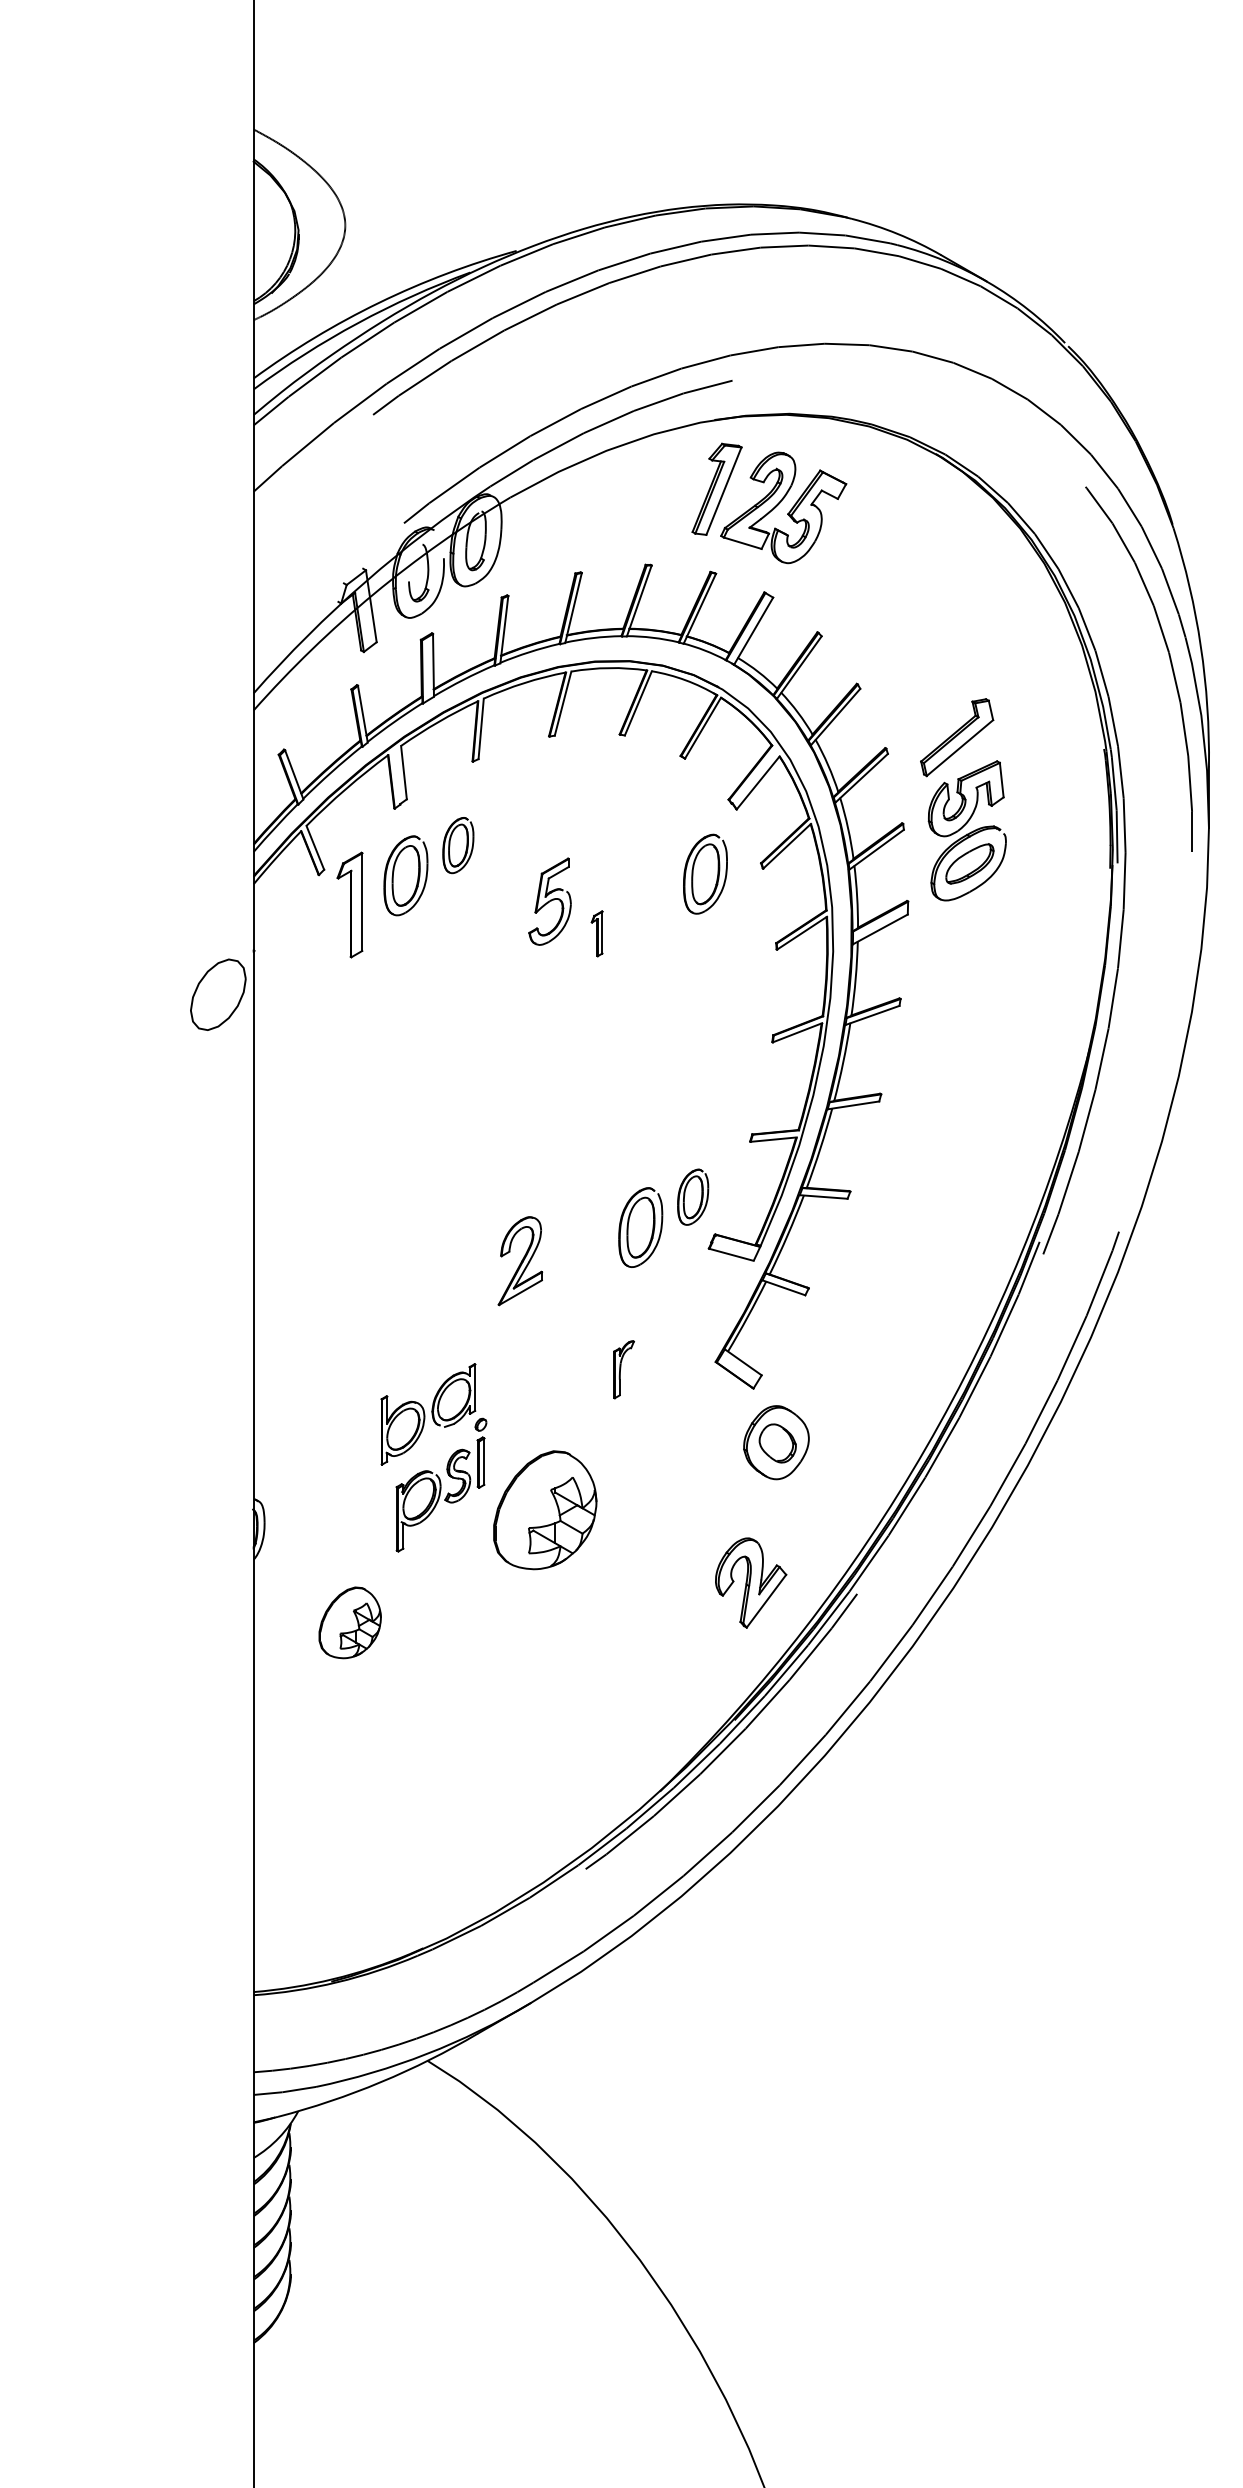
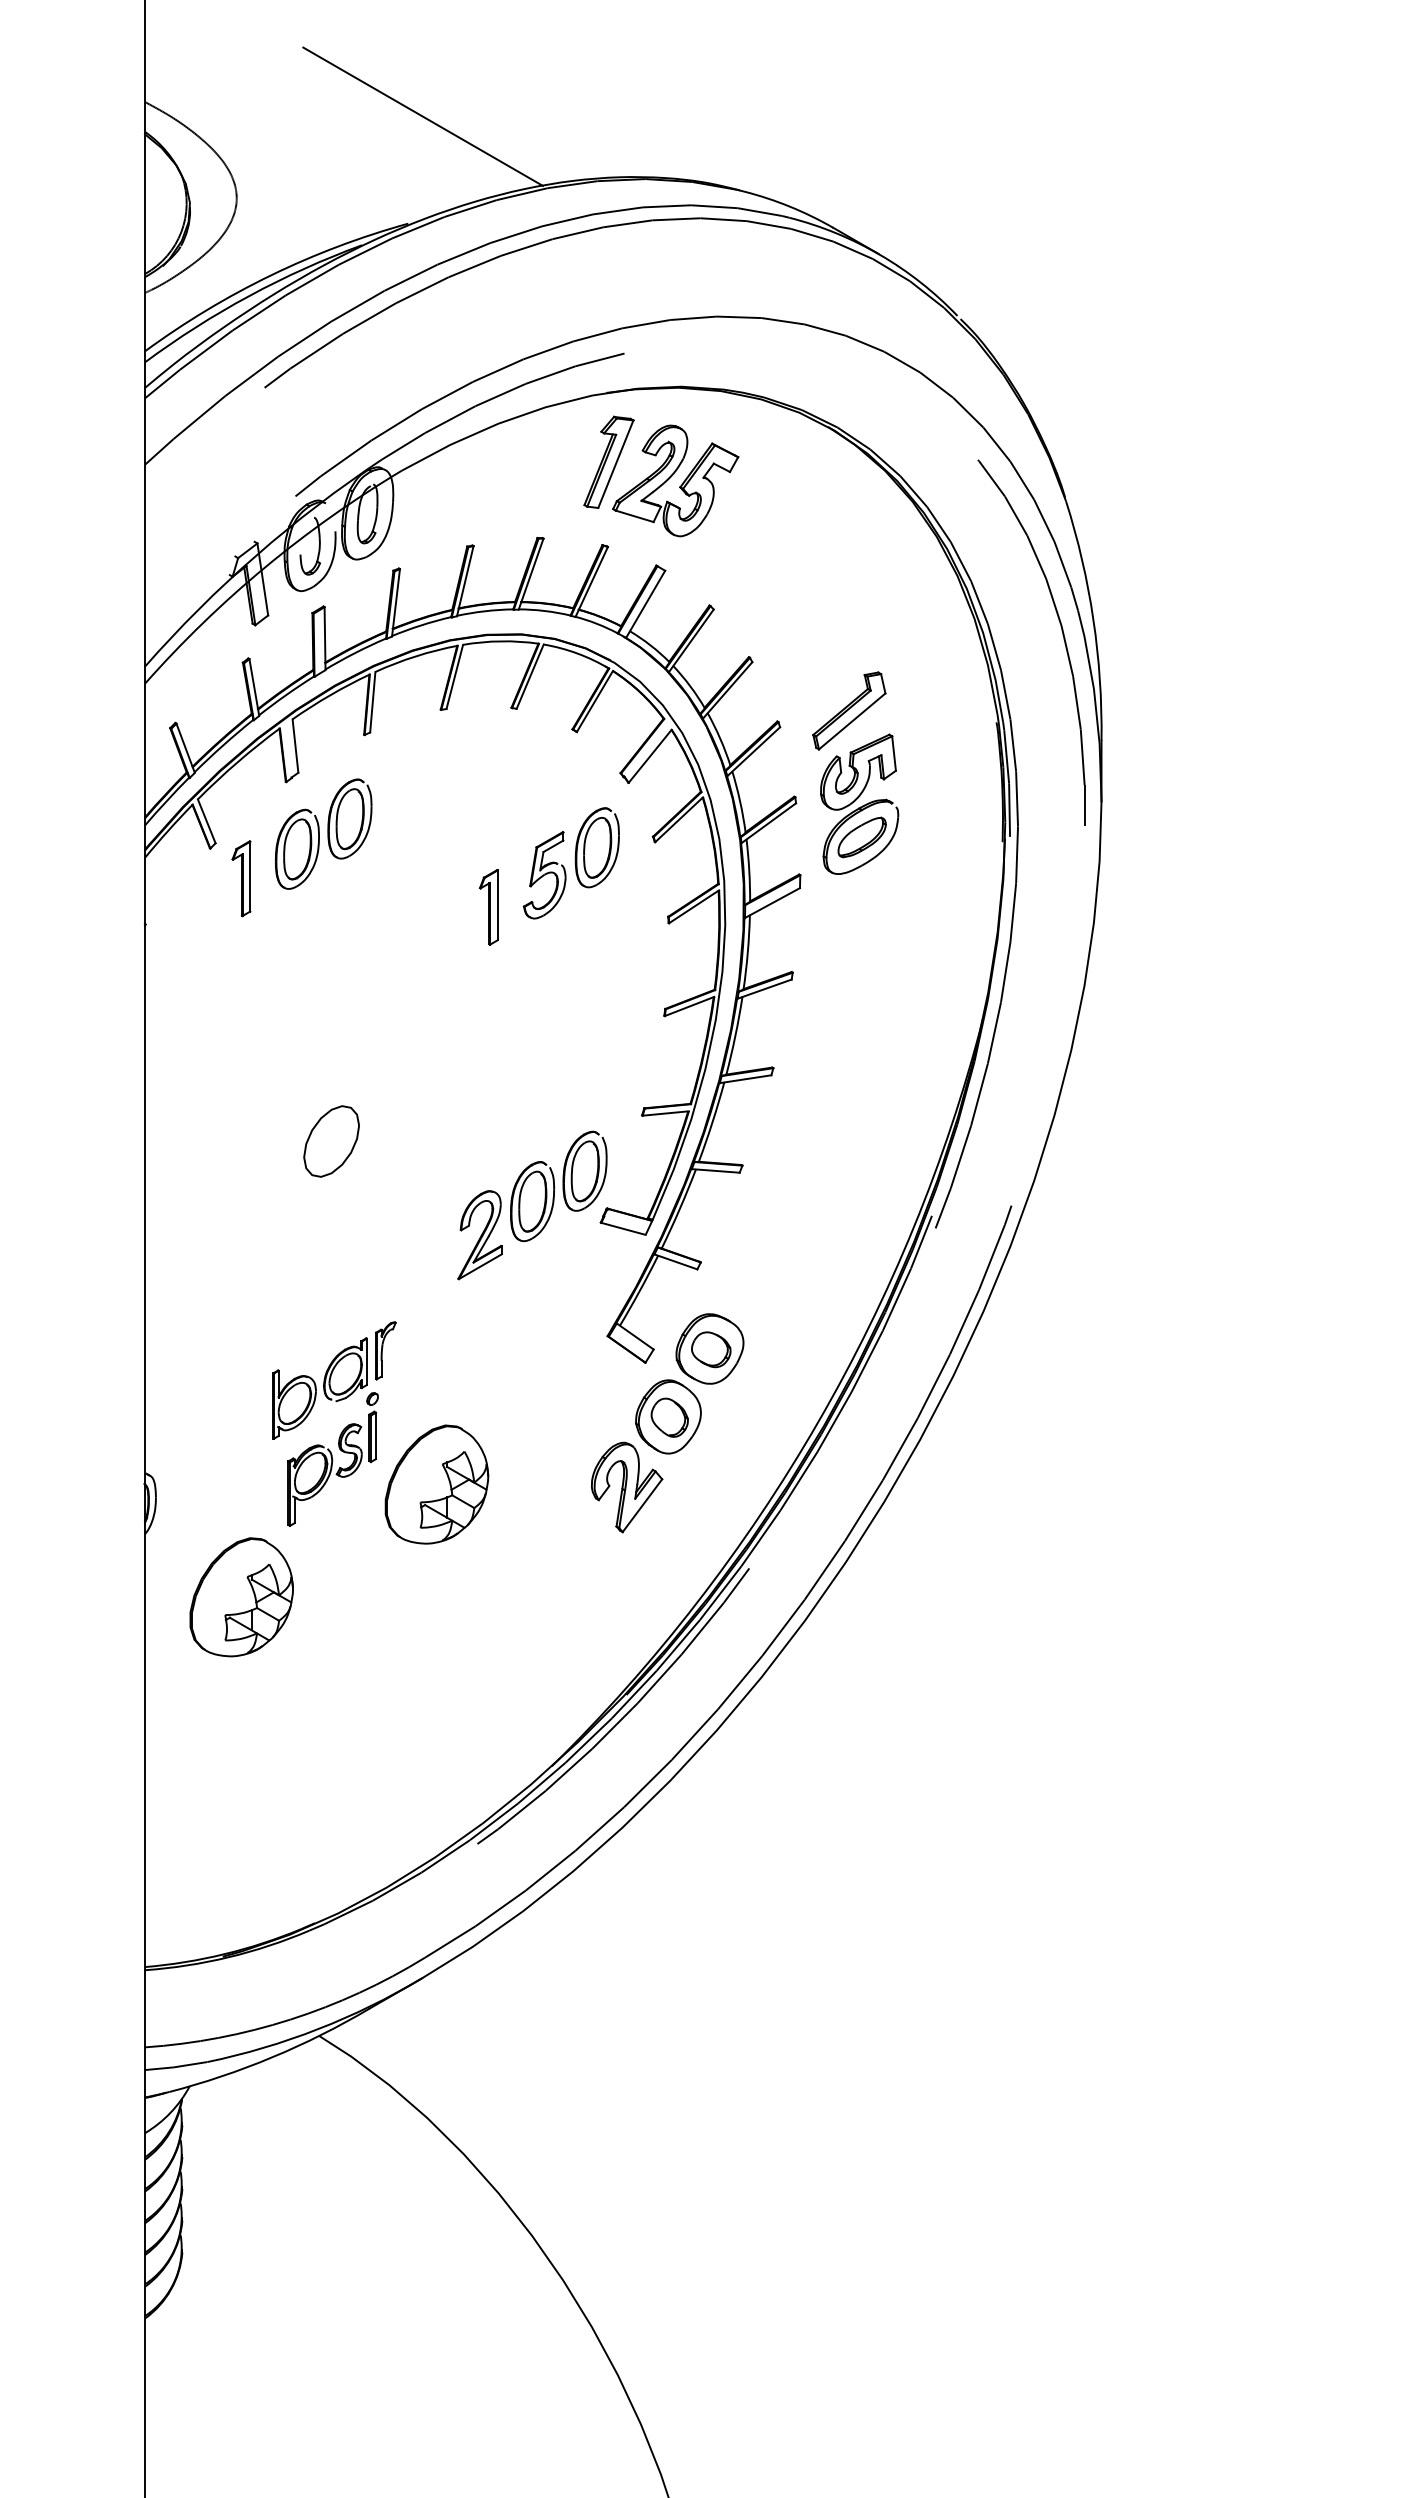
line: (531, 143) -> (423, 116), added
part: (457, 845) -> (349, 818), size x1.43
part: (549, 901) -> (544, 875), moved
part: (350, 904) -> (241, 878), size x0.71
part: (596, 933) -> (488, 907), size x1.67
part: (218, 994) -> (331, 1141), moved
part: (692, 1196) -> (584, 1170), size x1.43
part: (519, 1261) -> (479, 1235), moved
part: (623, 1369) -> (385, 1350), moved
part: (817, 1374) -> (709, 1348), added
part: (751, 1583) -> (627, 1487), moved
part: (350, 1622) -> (241, 1597), size x1.67

